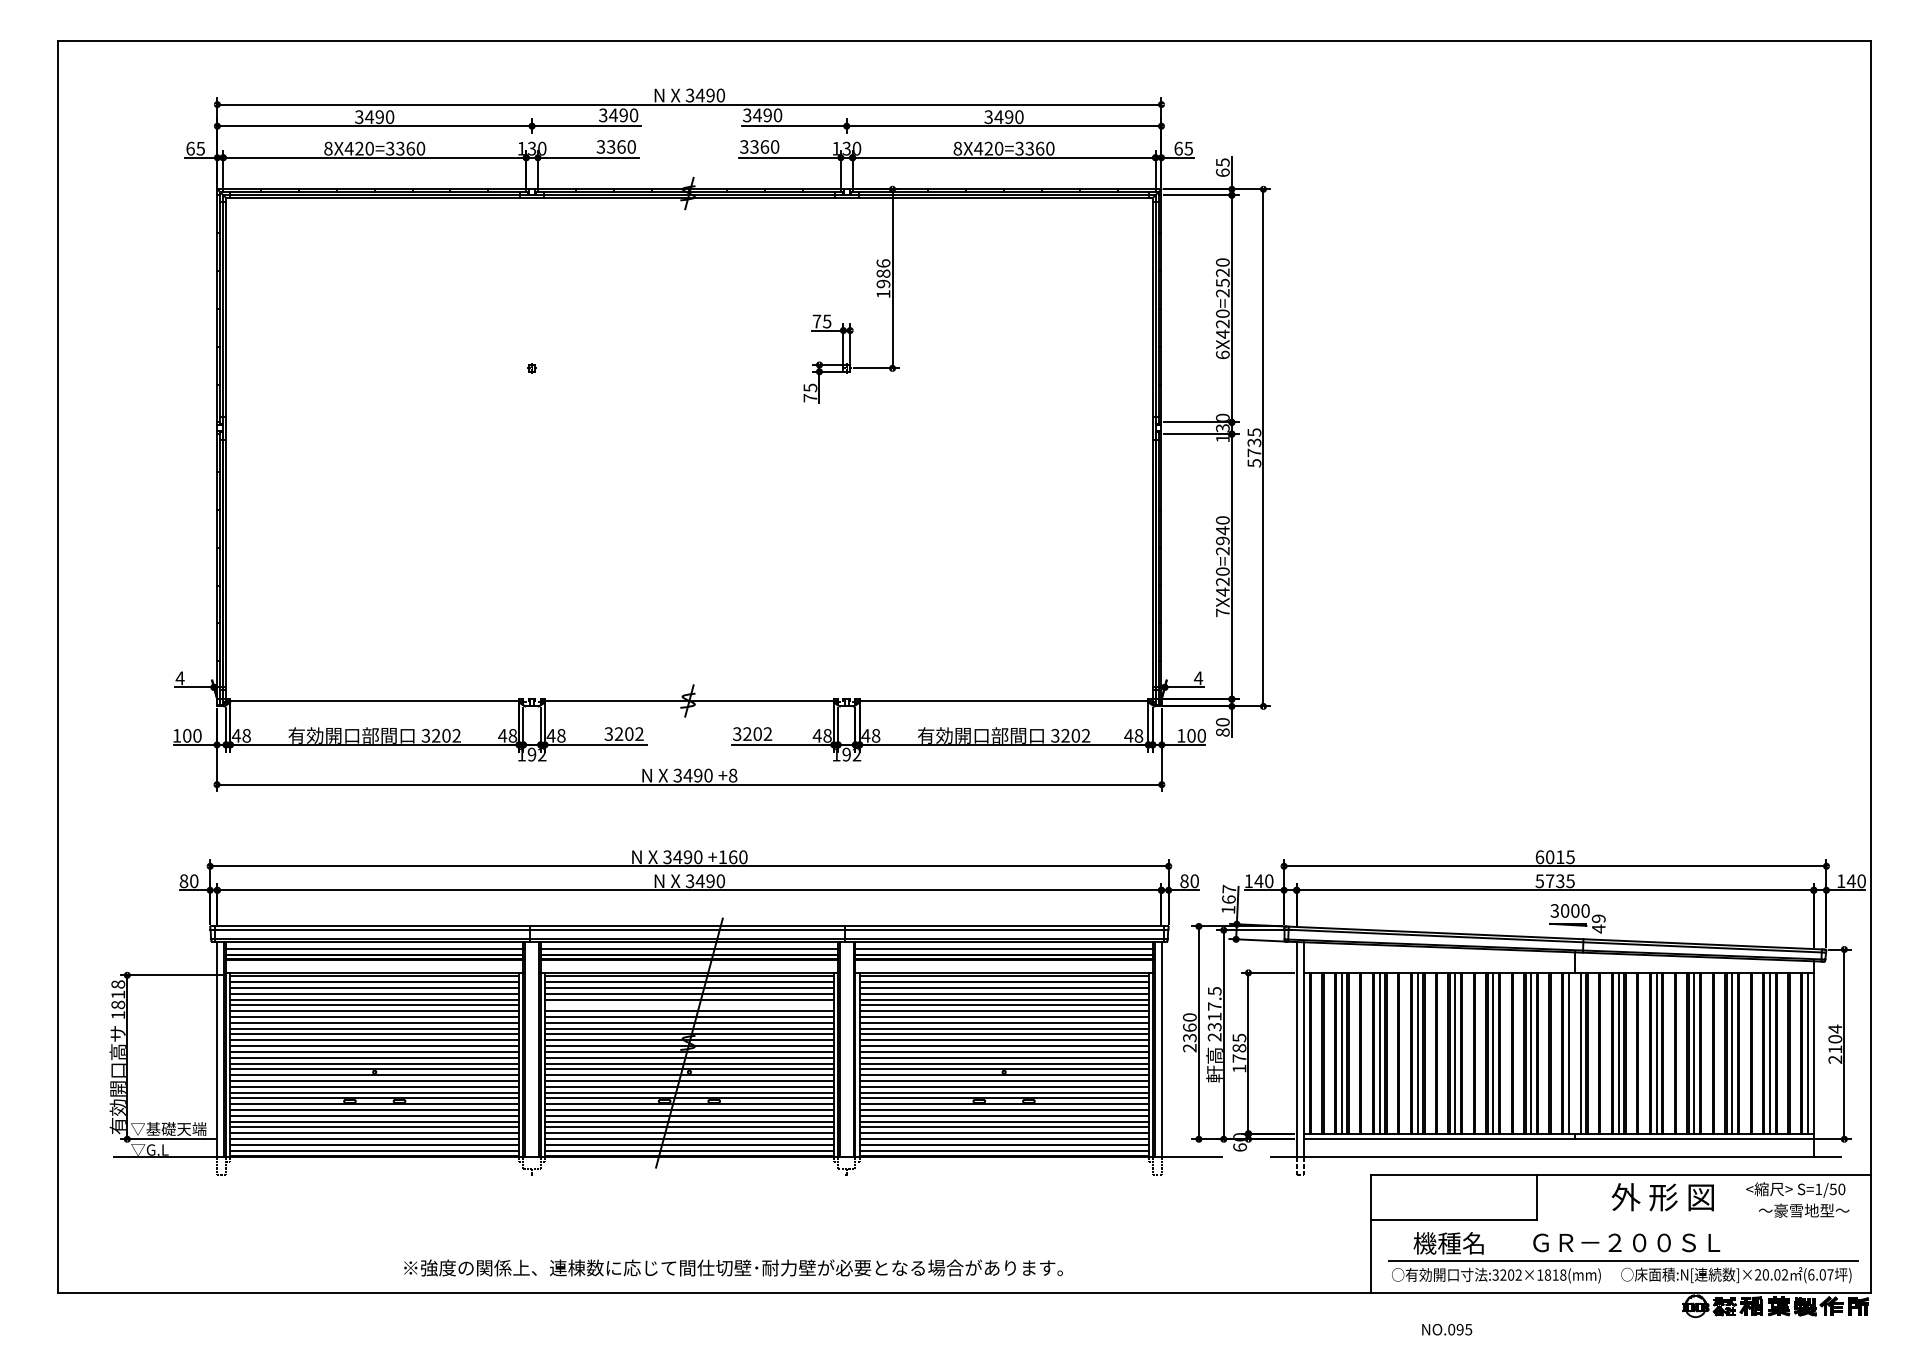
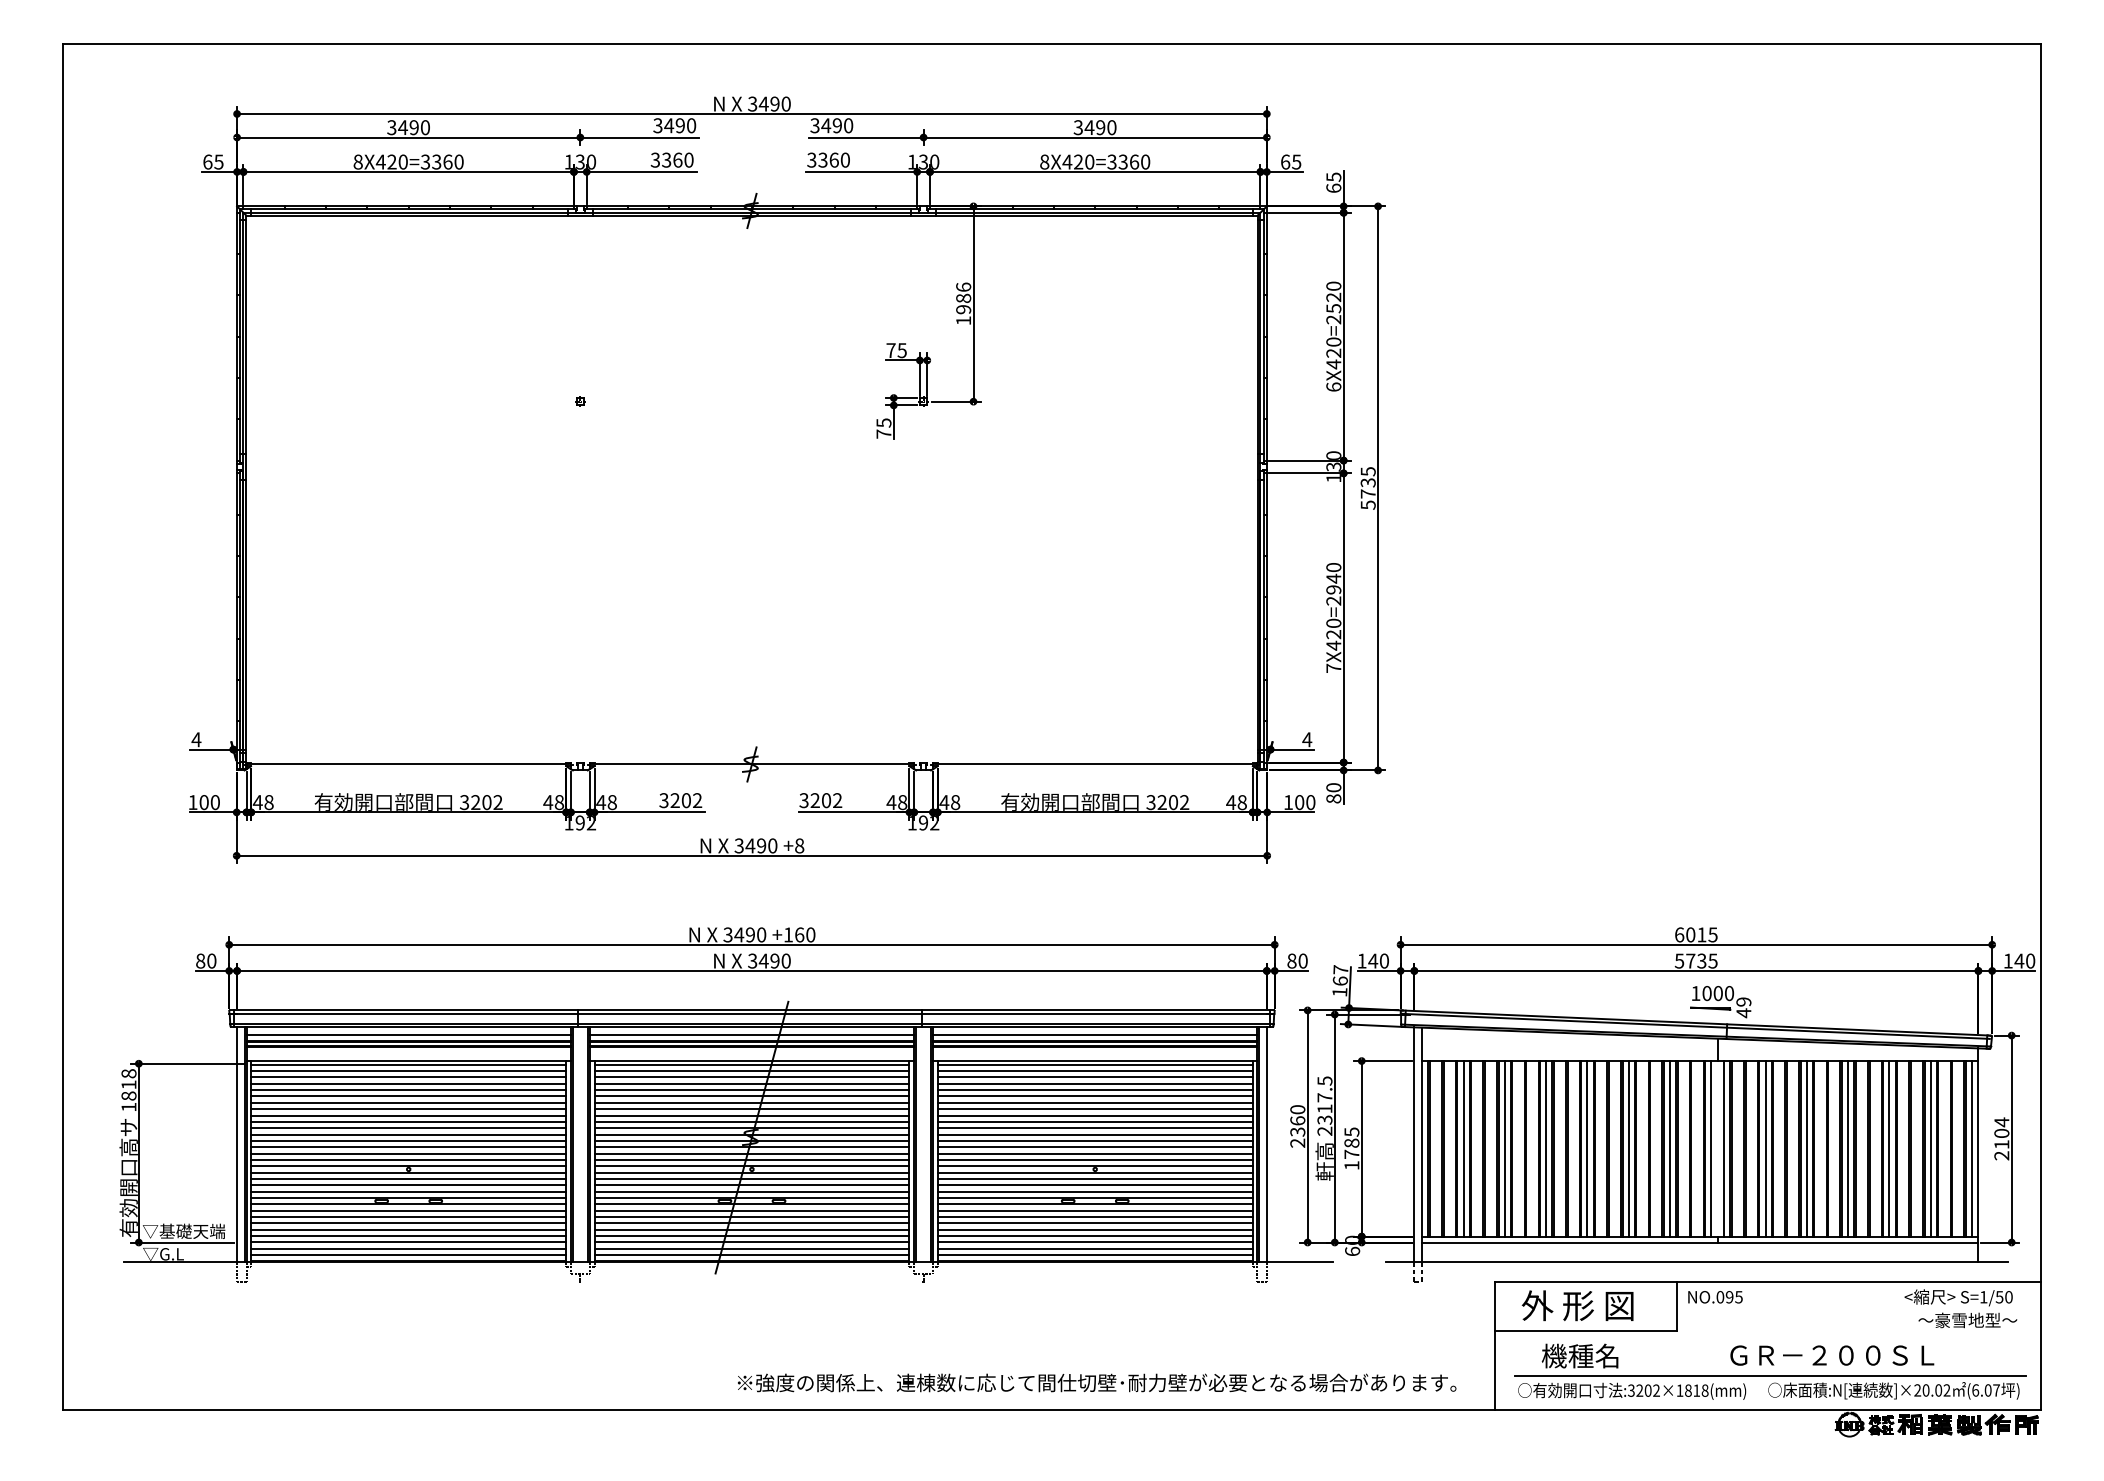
text: (1554, 910) -> (1695, 993), 3000 -> 1000
line: (689, 1005) -> (751, 1096), added
text: (1662, 1196) -> (1577, 1305), moved
text: (1626, 1242) -> (1832, 1355), moved
text: (733, 1267) -> (1097, 1382), moved
text: (1447, 1329) -> (1715, 1297), moved

